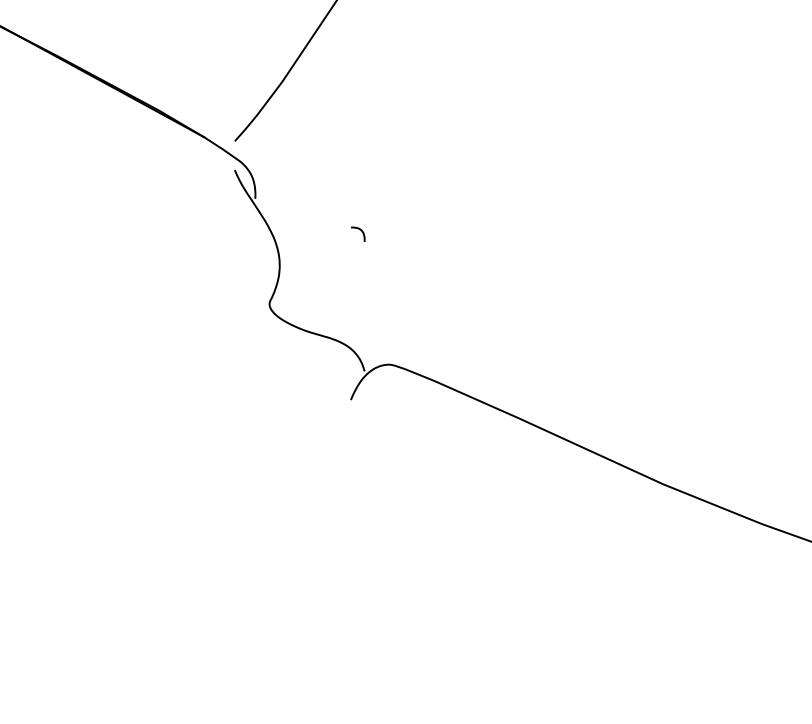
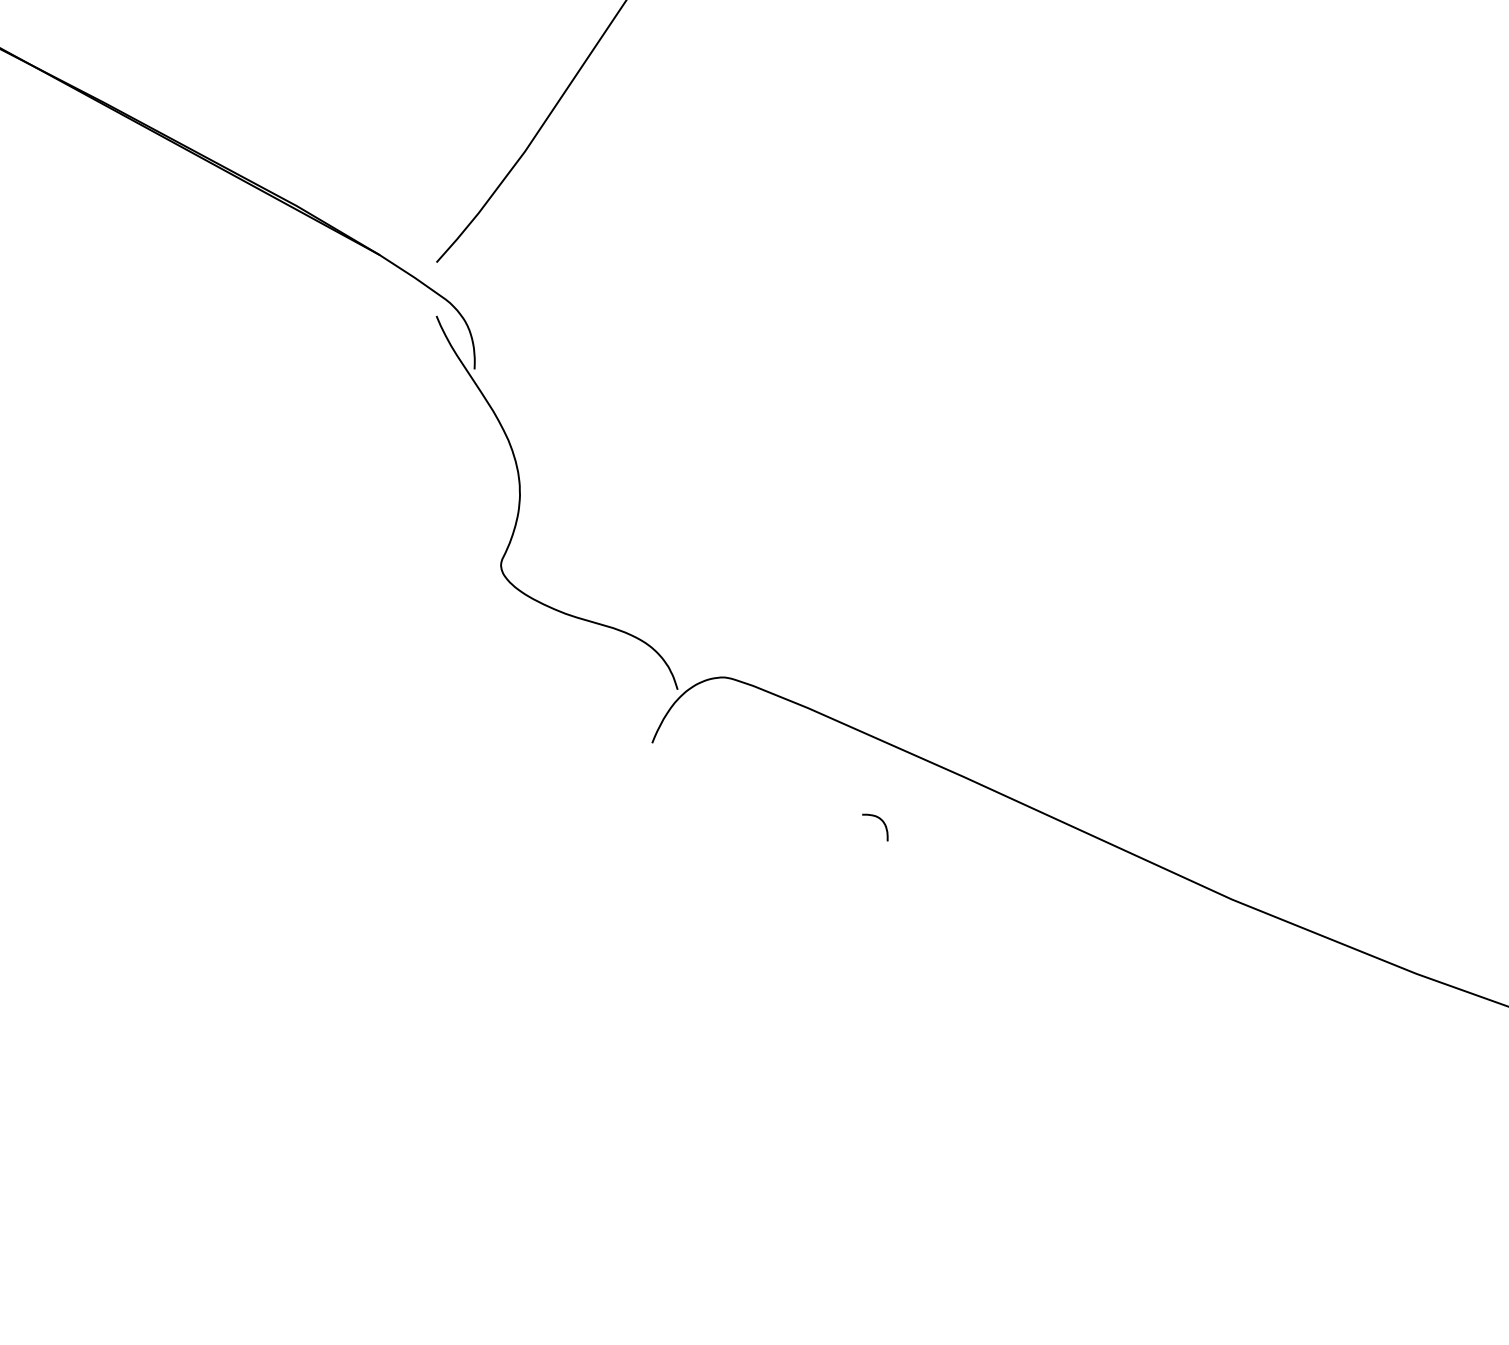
curve: (360, 230) -> (879, 820), moved

